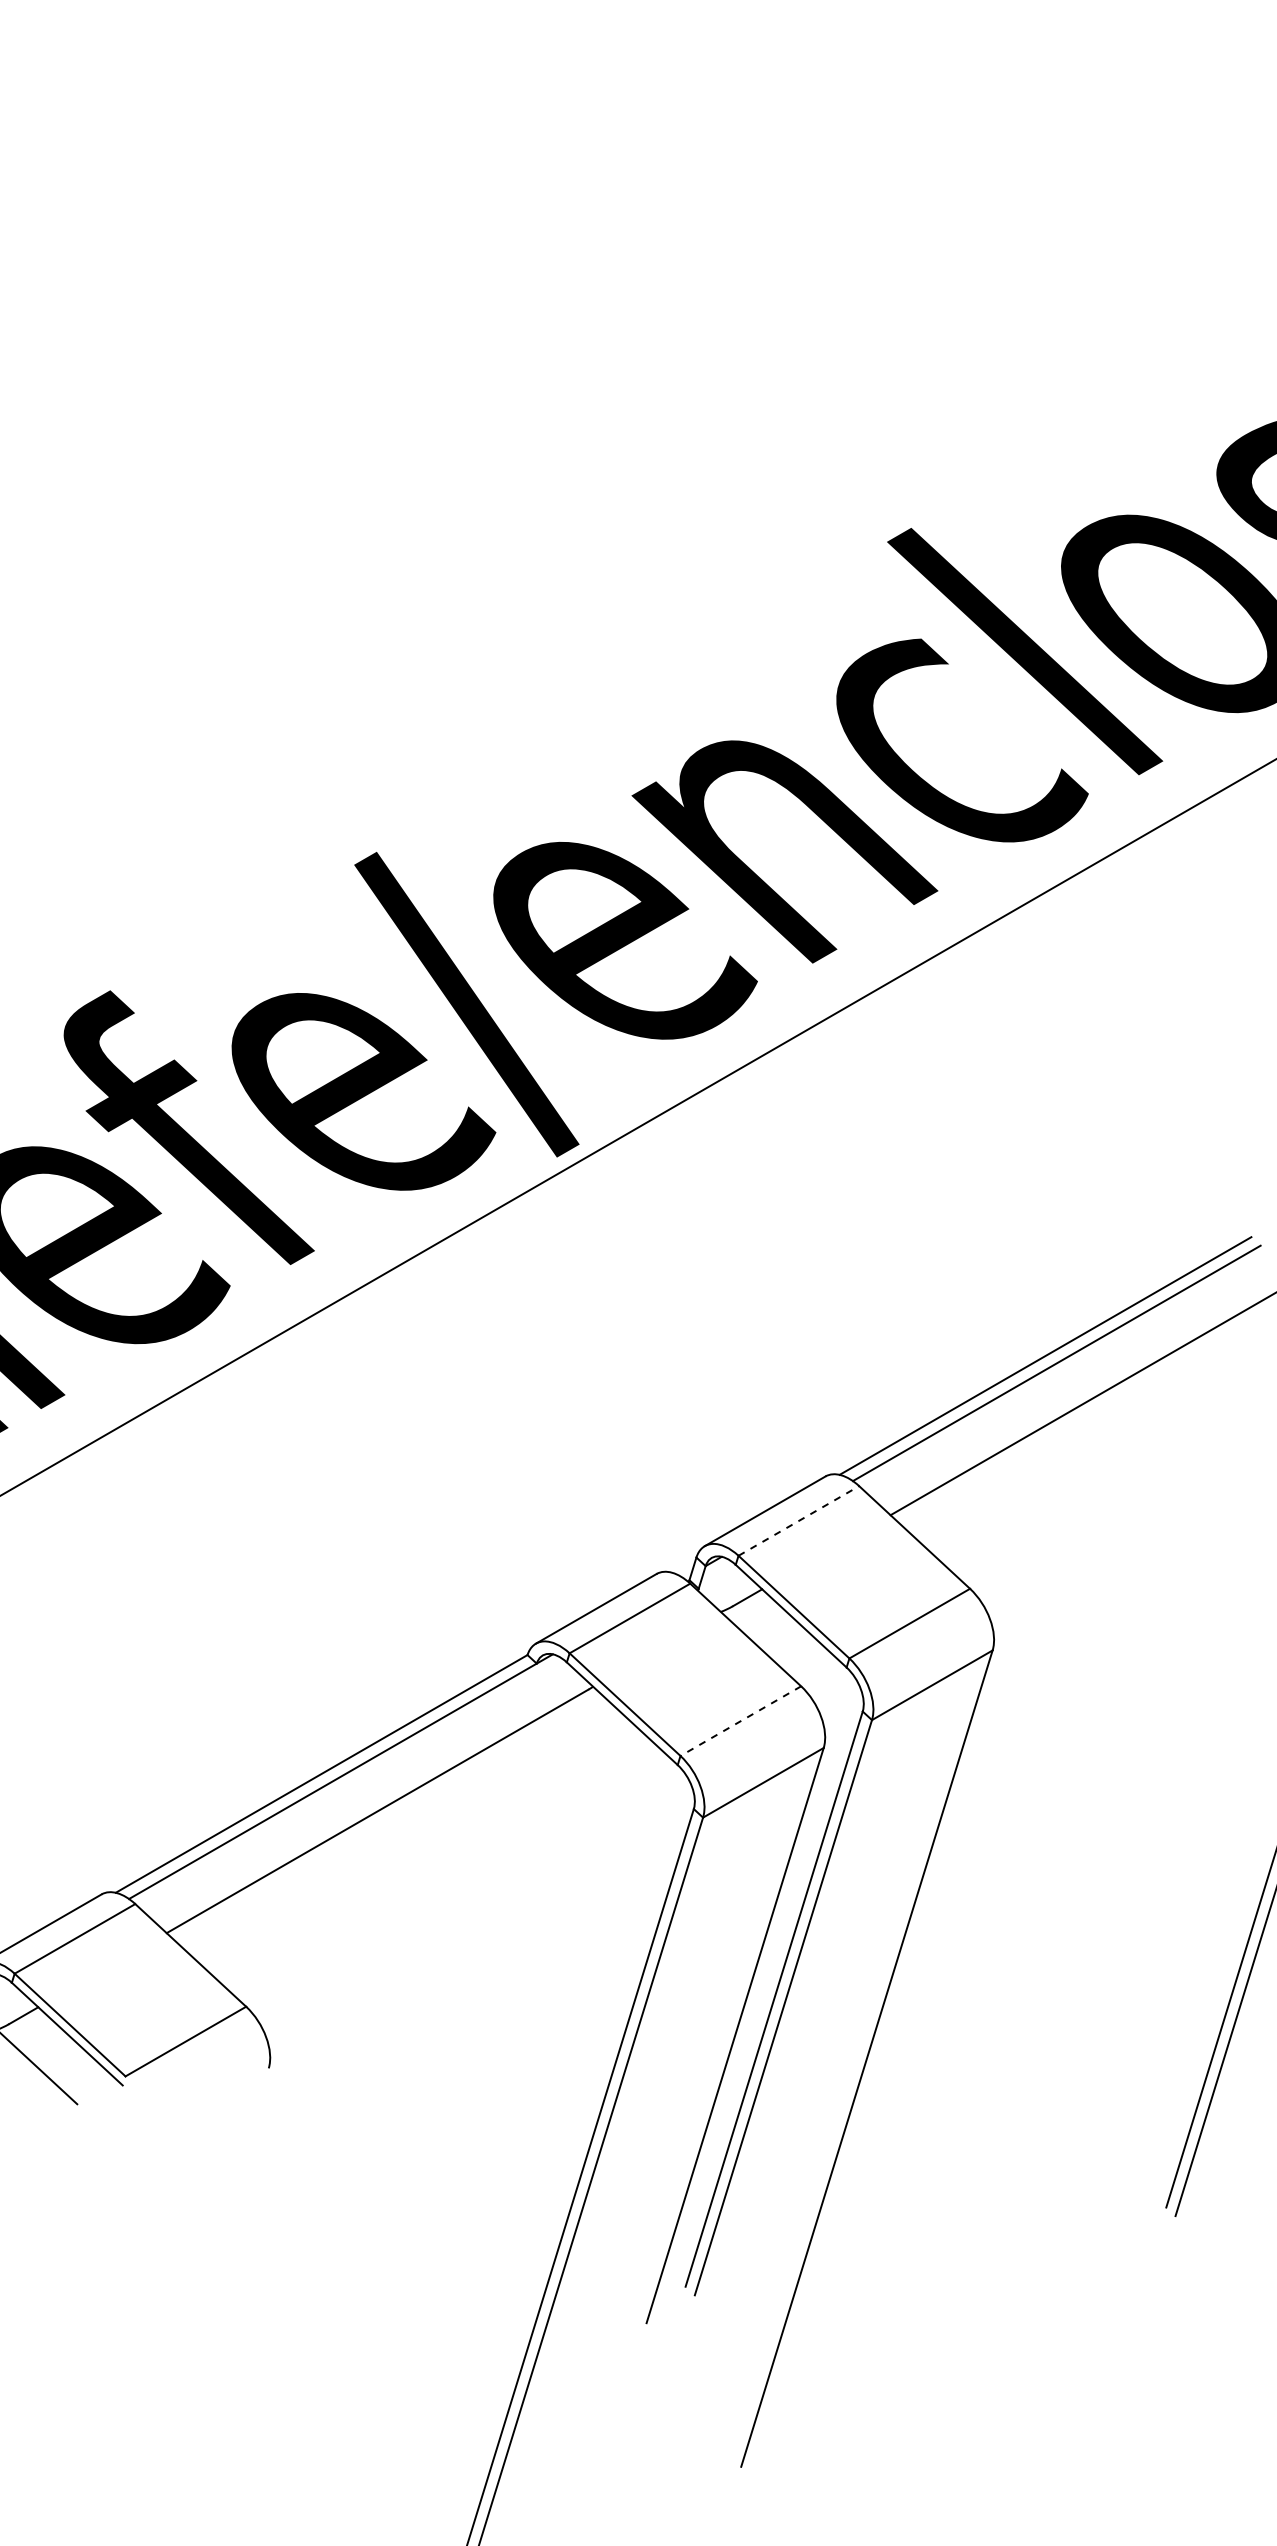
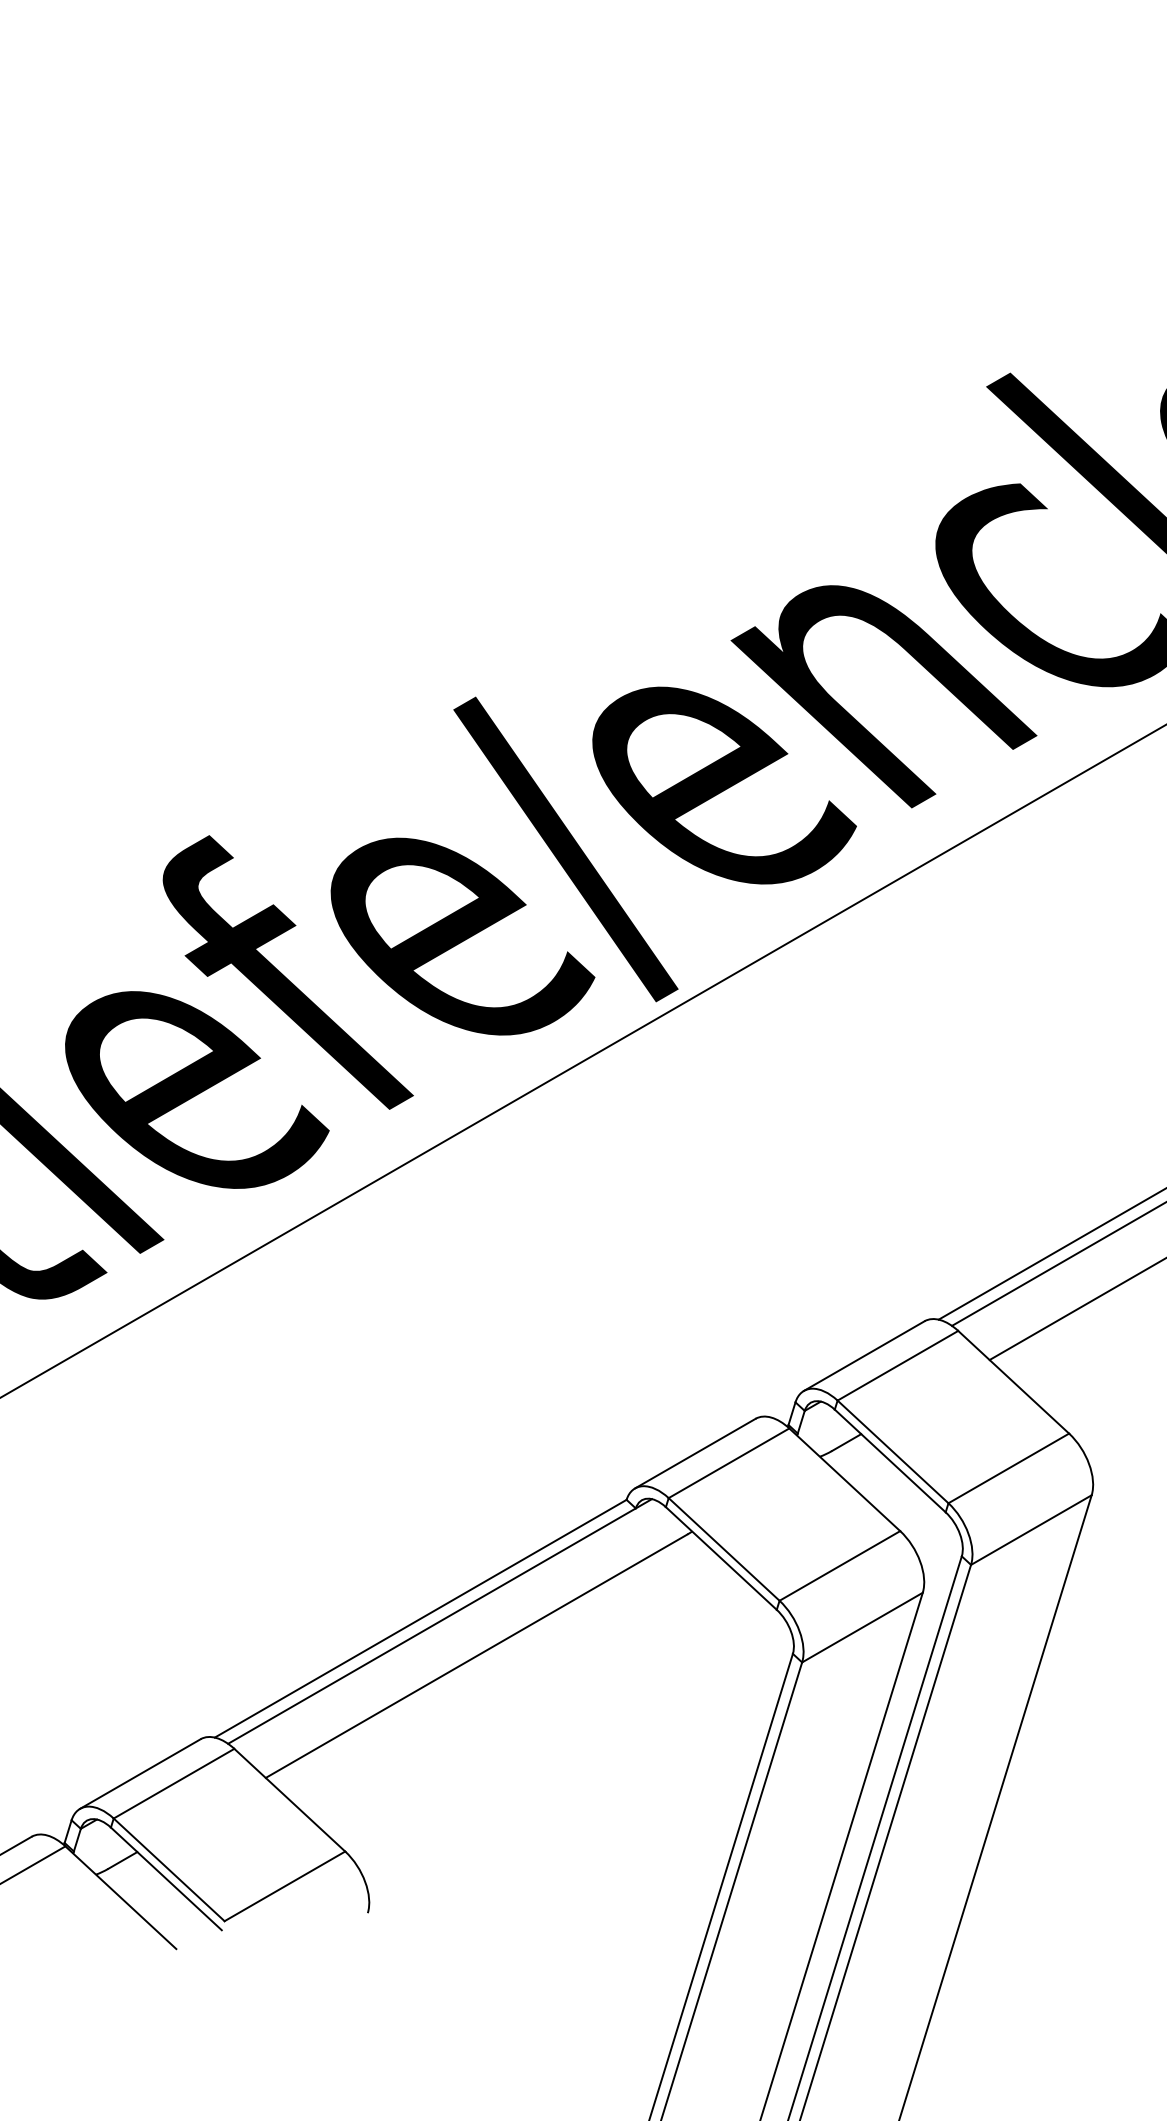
line: (798, 1520) -> (897, 1365), dashed -> solid
line: (740, 1721) -> (839, 1566), dashed -> solid

